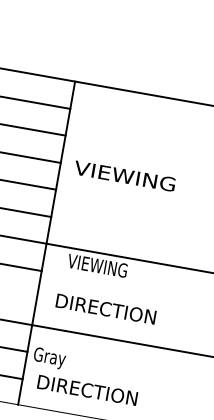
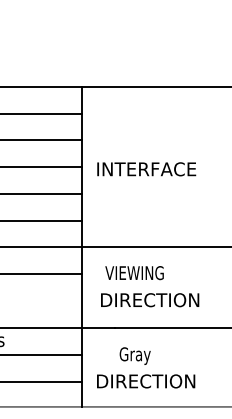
text: (124, 176) -> (145, 169), VIEWING -> INTERFACE
text: (97, 266) -> (134, 273), moved
text: (49, 357) -> (134, 355), moved

